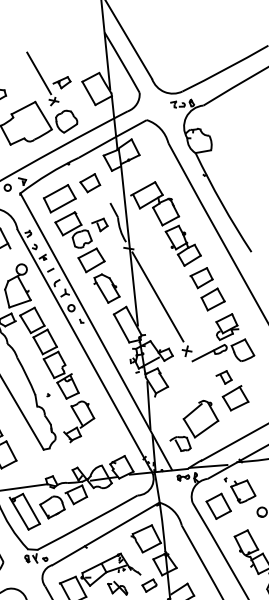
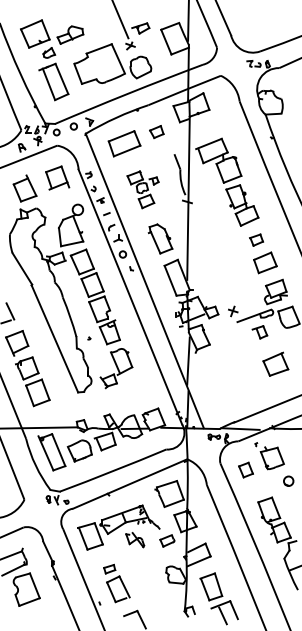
part: (89, 182) -> (156, 131), size x0.7
part: (83, 241) -> (142, 189), size x0.6
part: (201, 277) -> (256, 239), size x0.6
line: (157, 296) -> (210, 253), removed
part: (223, 377) -> (259, 332), moved
part: (193, 425) -> (230, 386), removed
part: (218, 505) -> (245, 469), size x0.6

